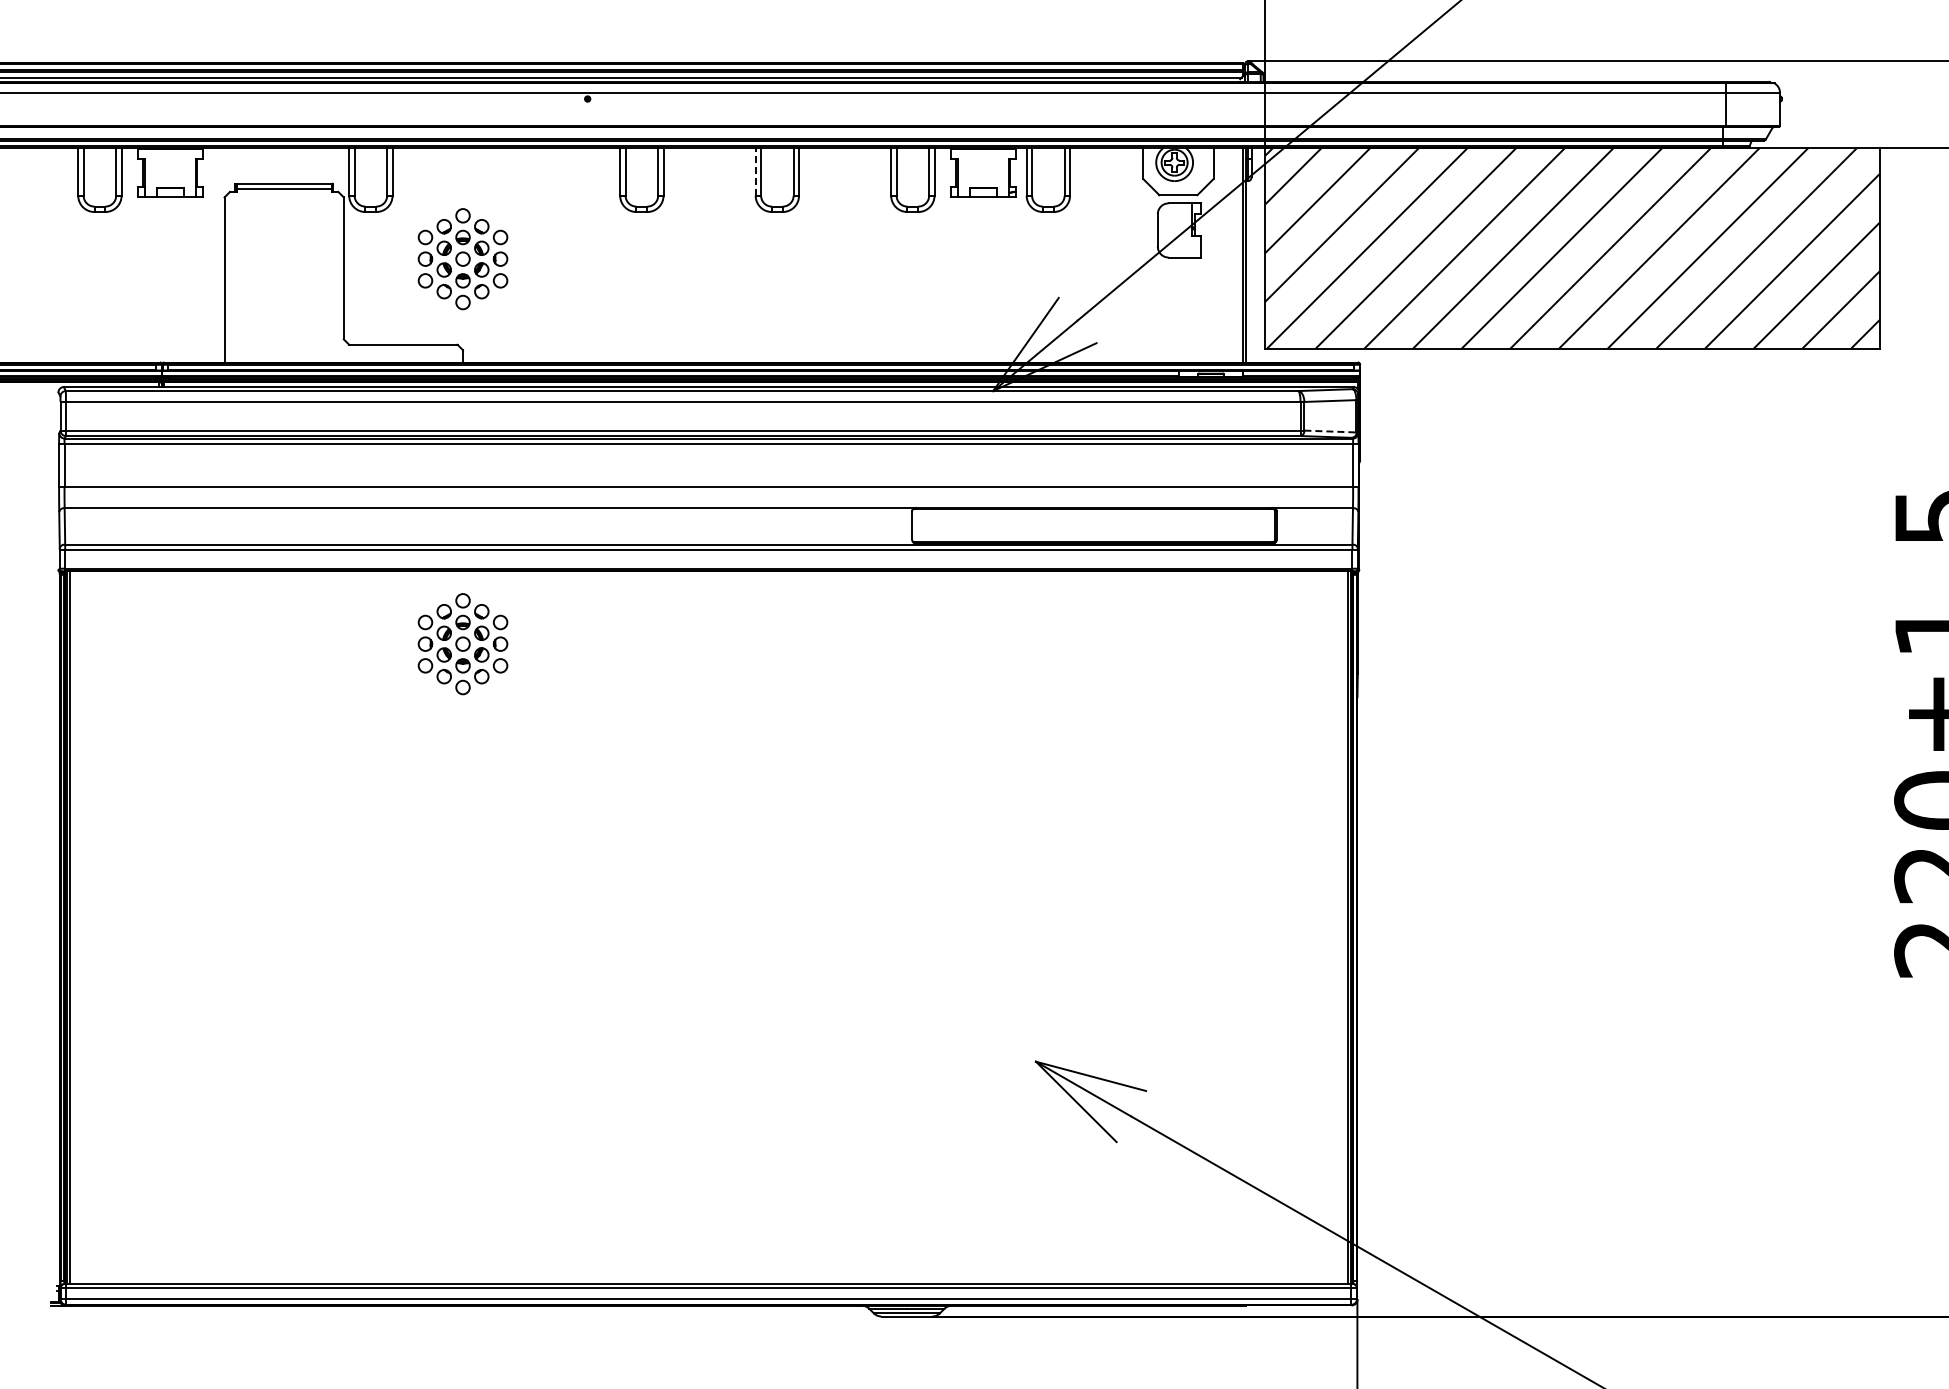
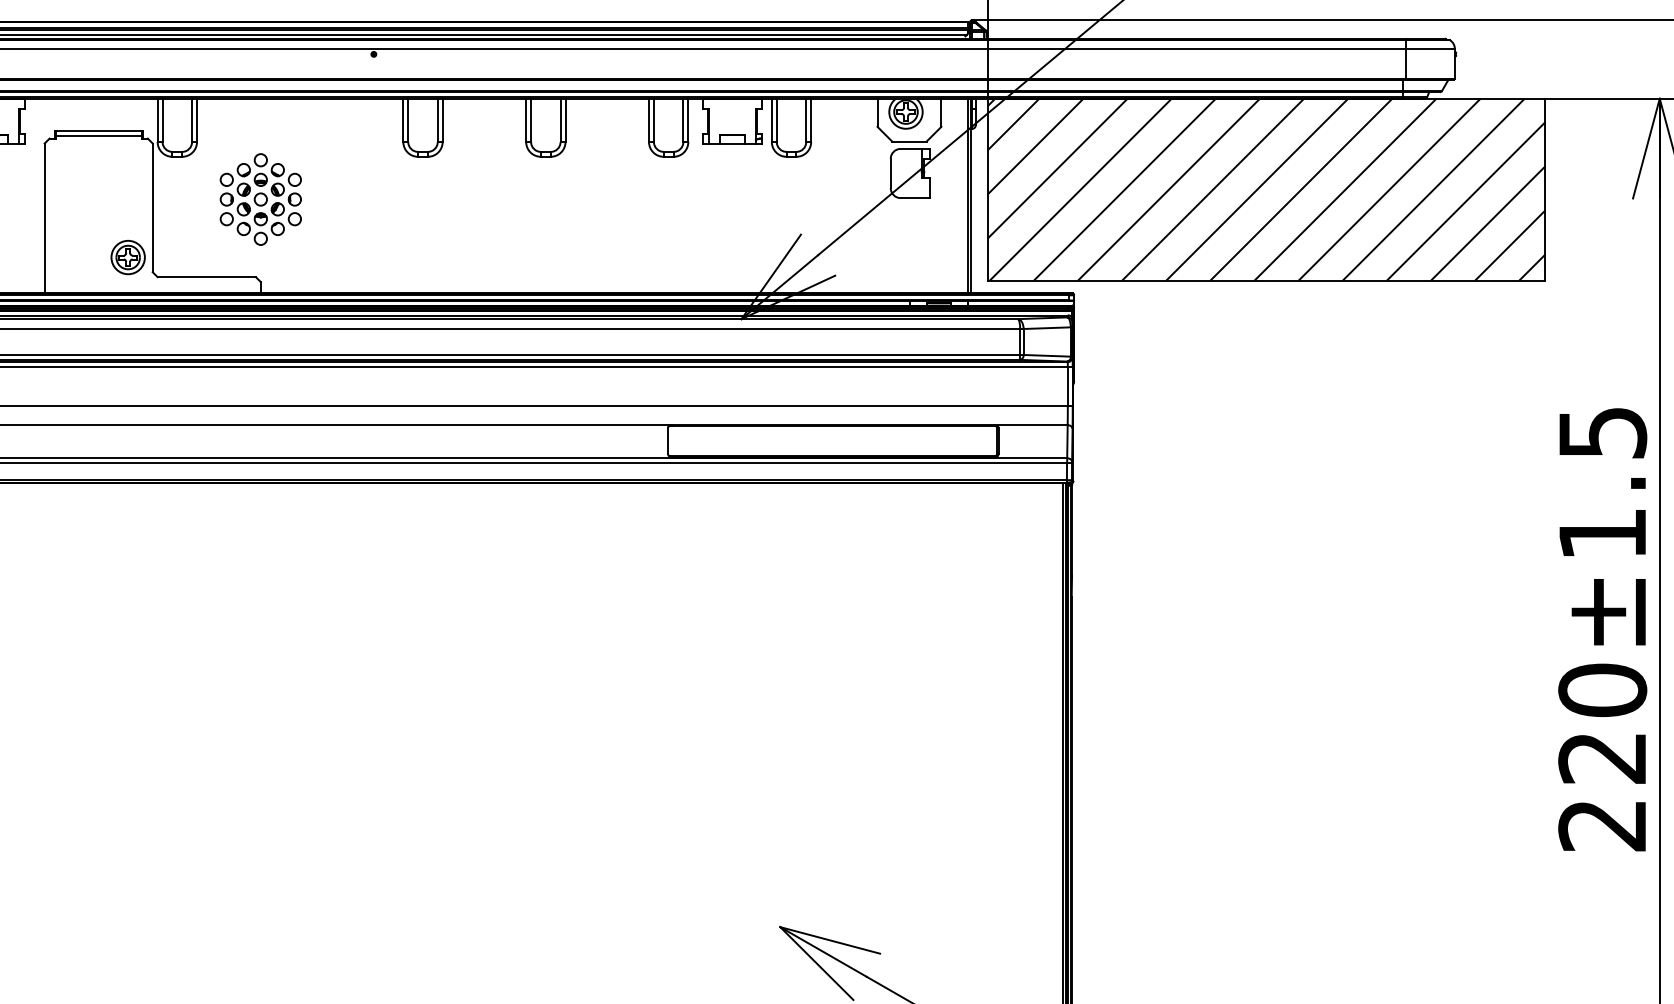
line: (755, 171) -> (526, 120), dashed -> solid
part: (316, 322) -> (128, 256), added
line: (1330, 431) -> (1047, 355), dashed -> solid
part: (462, 644) -> (260, 548), removed

